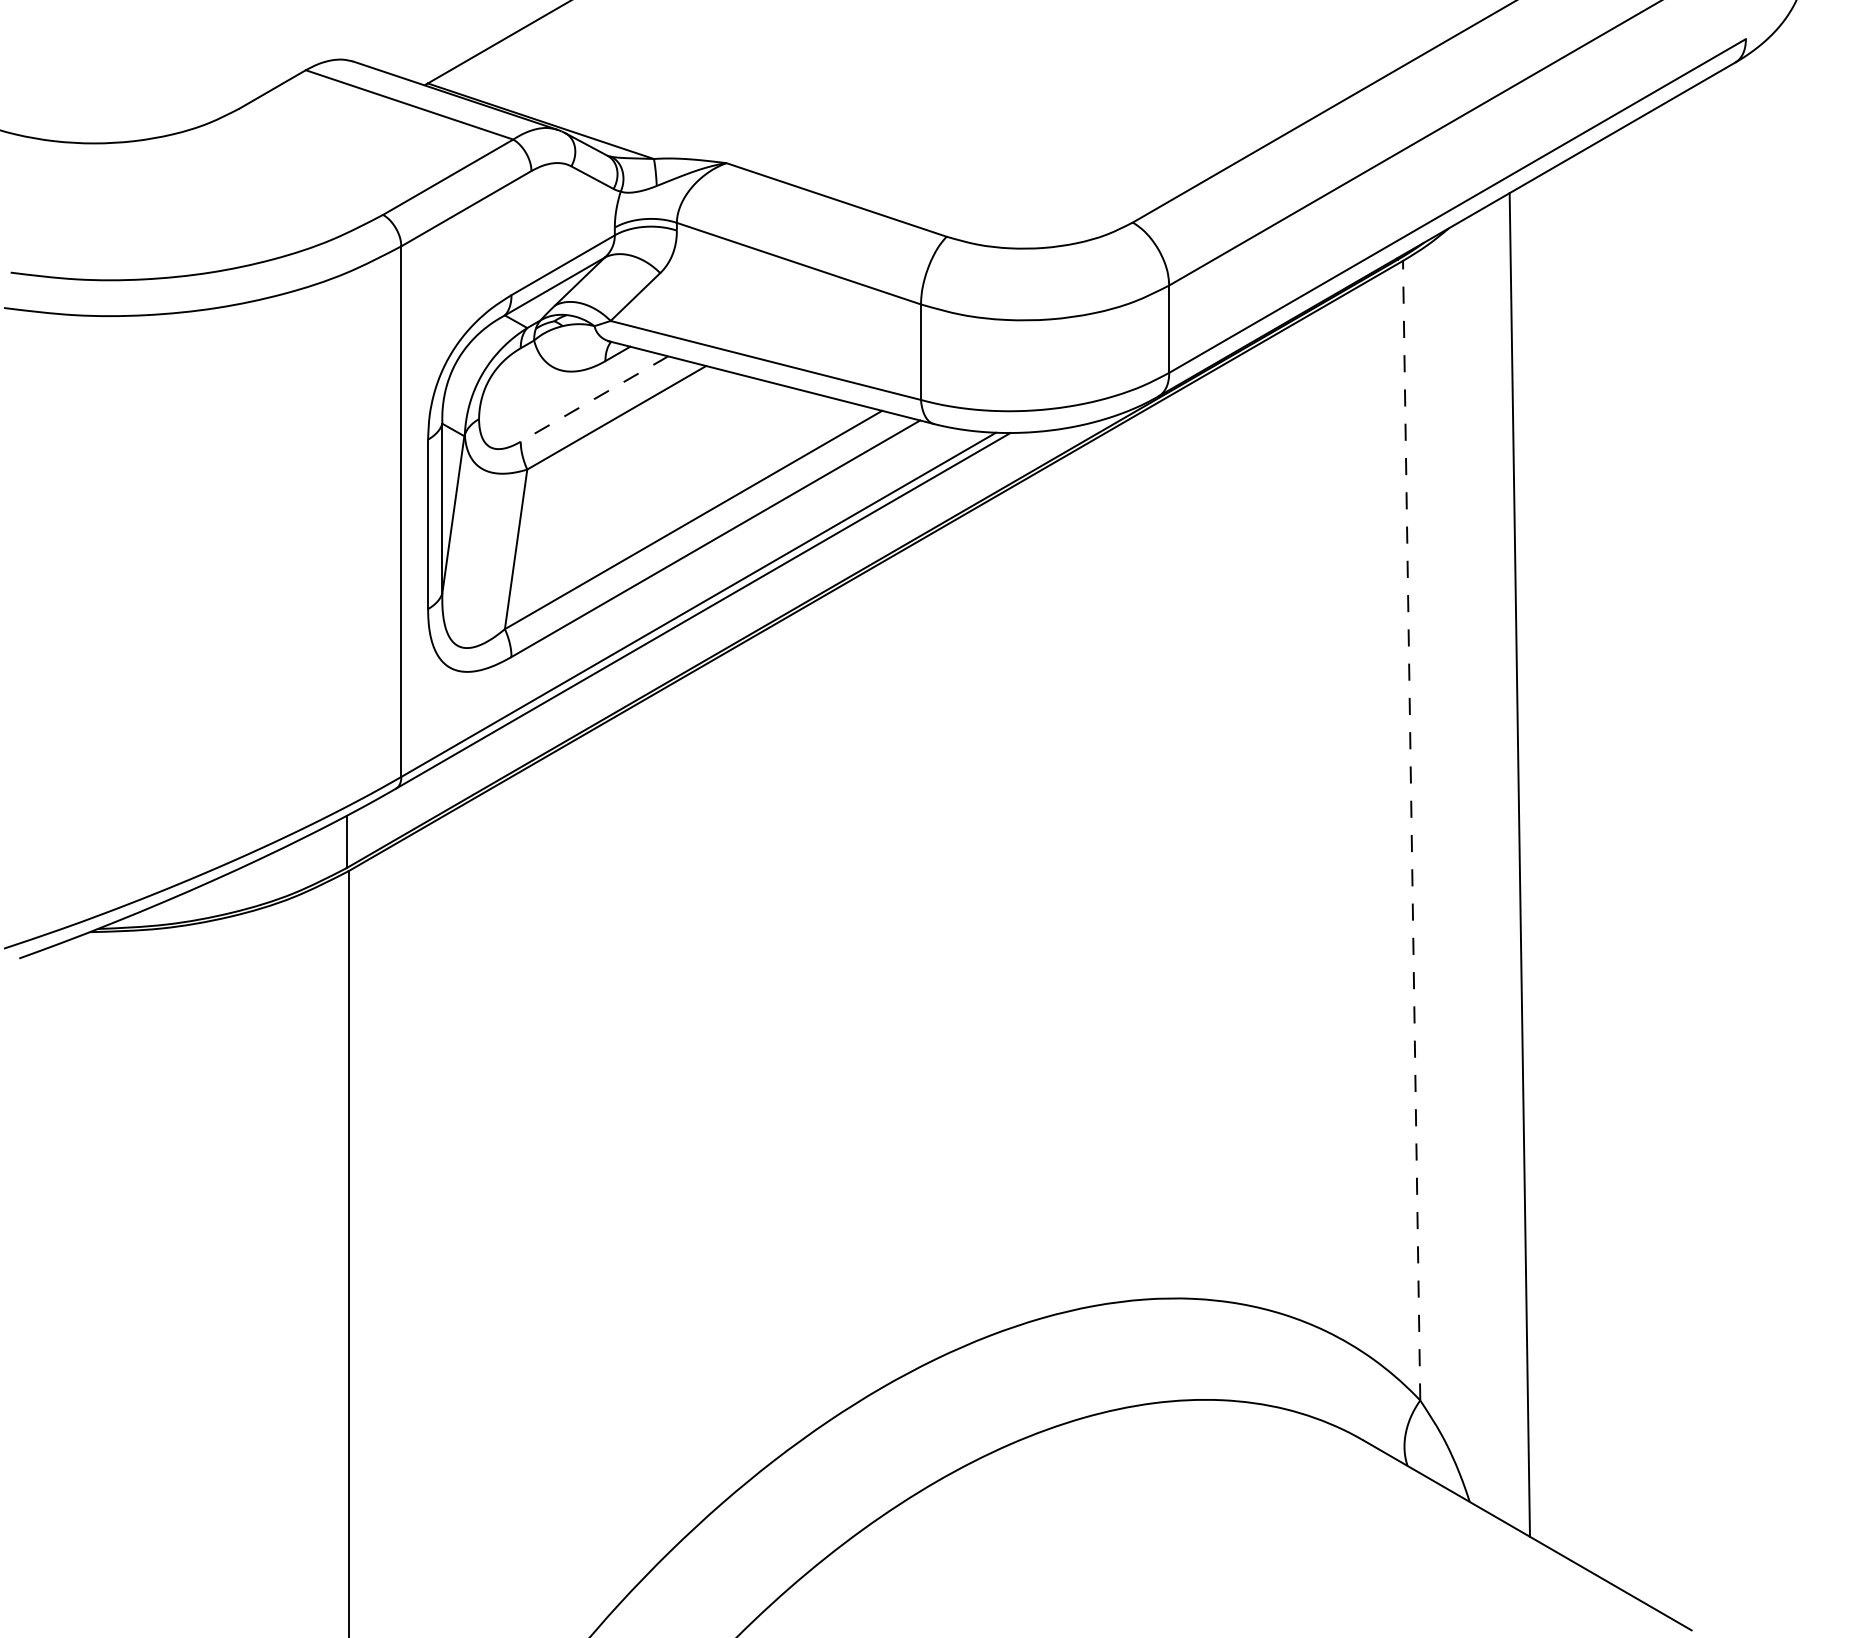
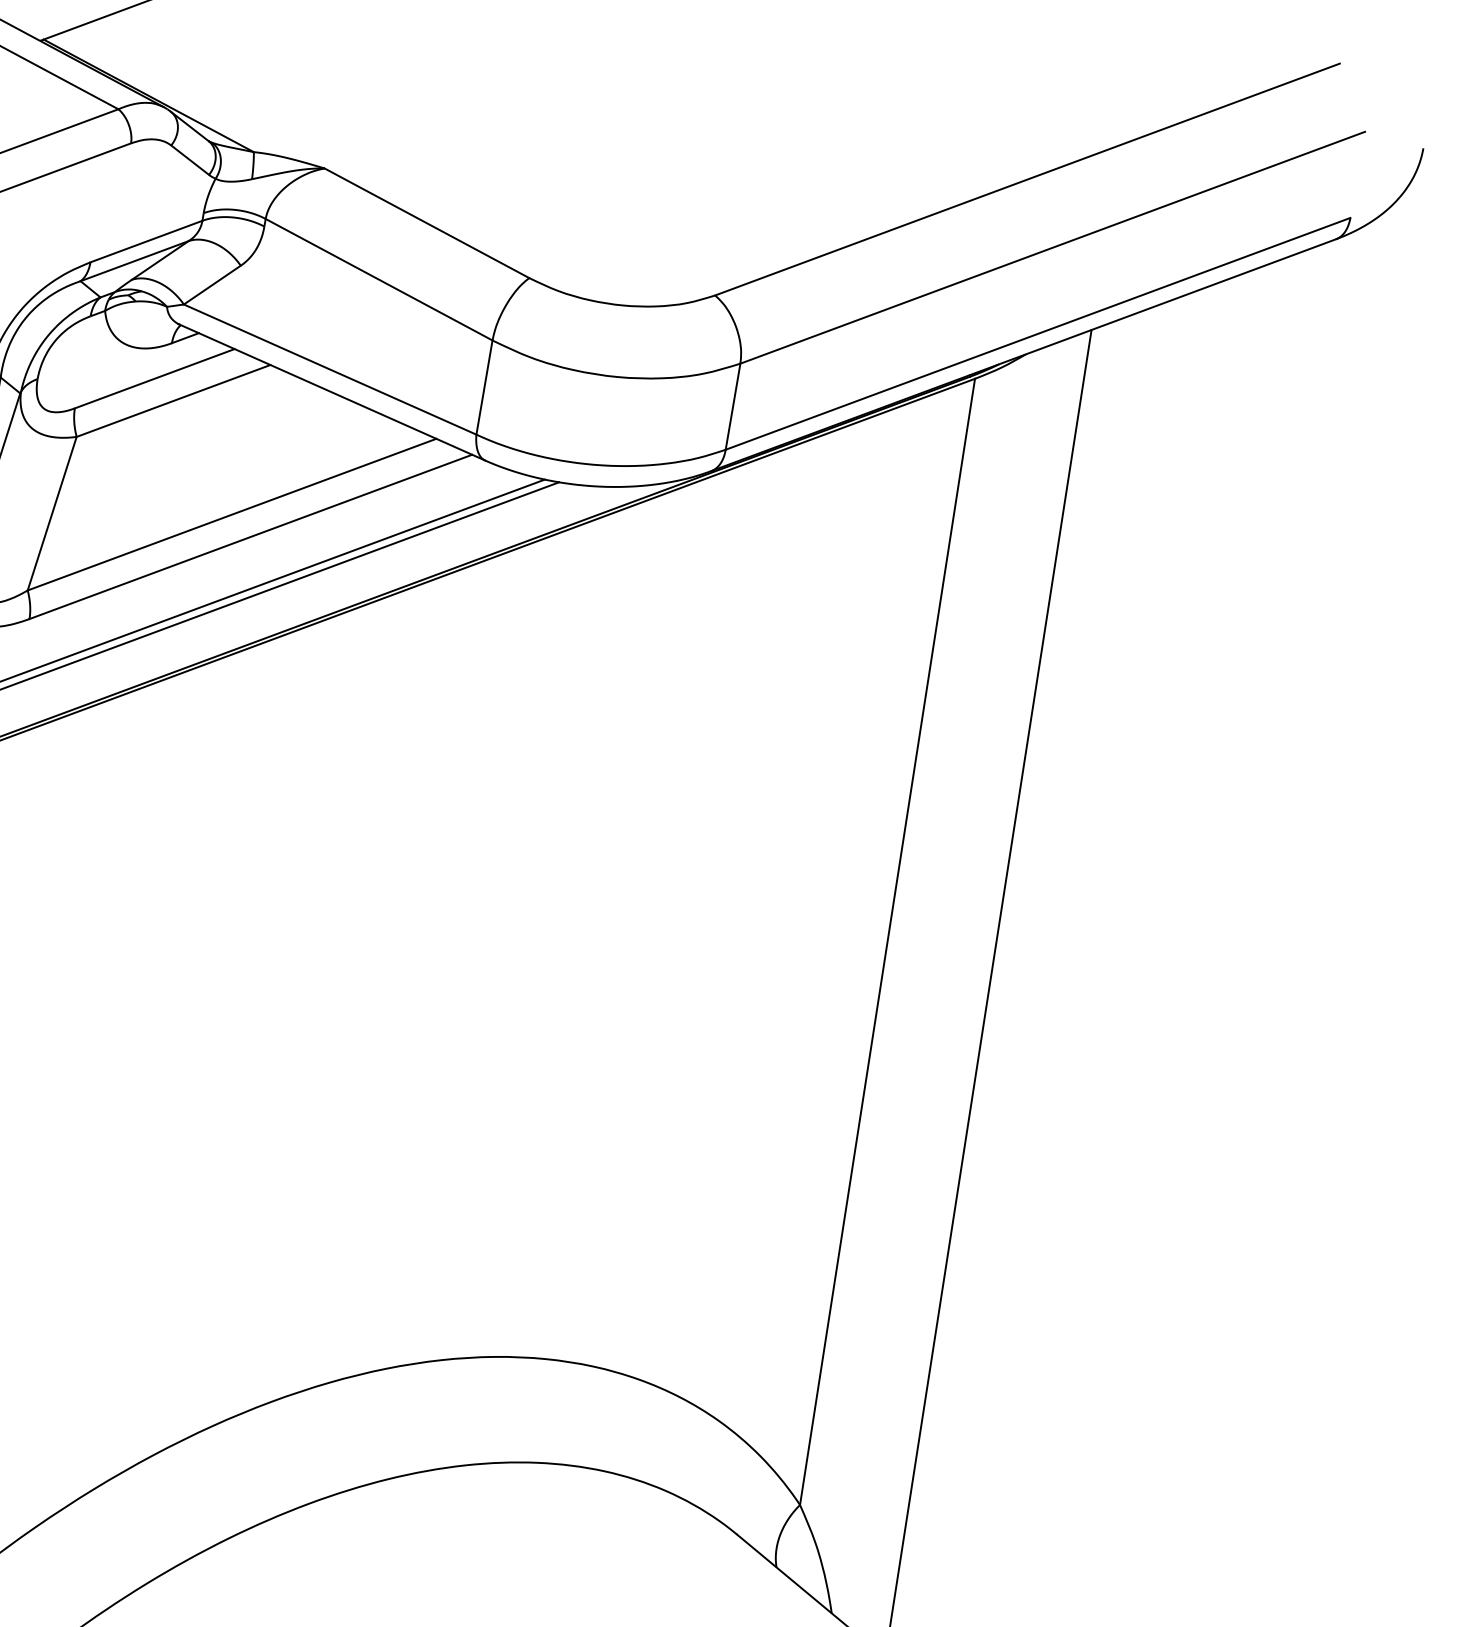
line: (594, 399) -> (154, 379), dashed -> solid
line: (1411, 830) -> (887, 941), dashed -> solid

